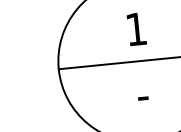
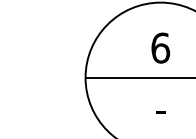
text: (136, 28) -> (160, 47), 1 -> 6

